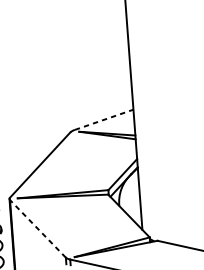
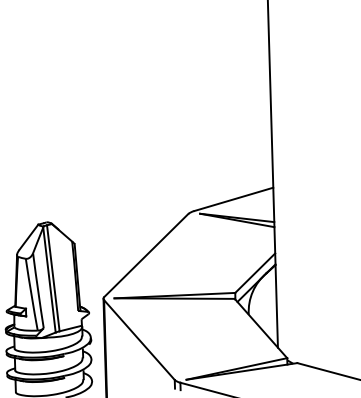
line: (104, 119) -> (234, 199), dashed -> solid
line: (37, 228) -> (139, 339), dashed -> solid

